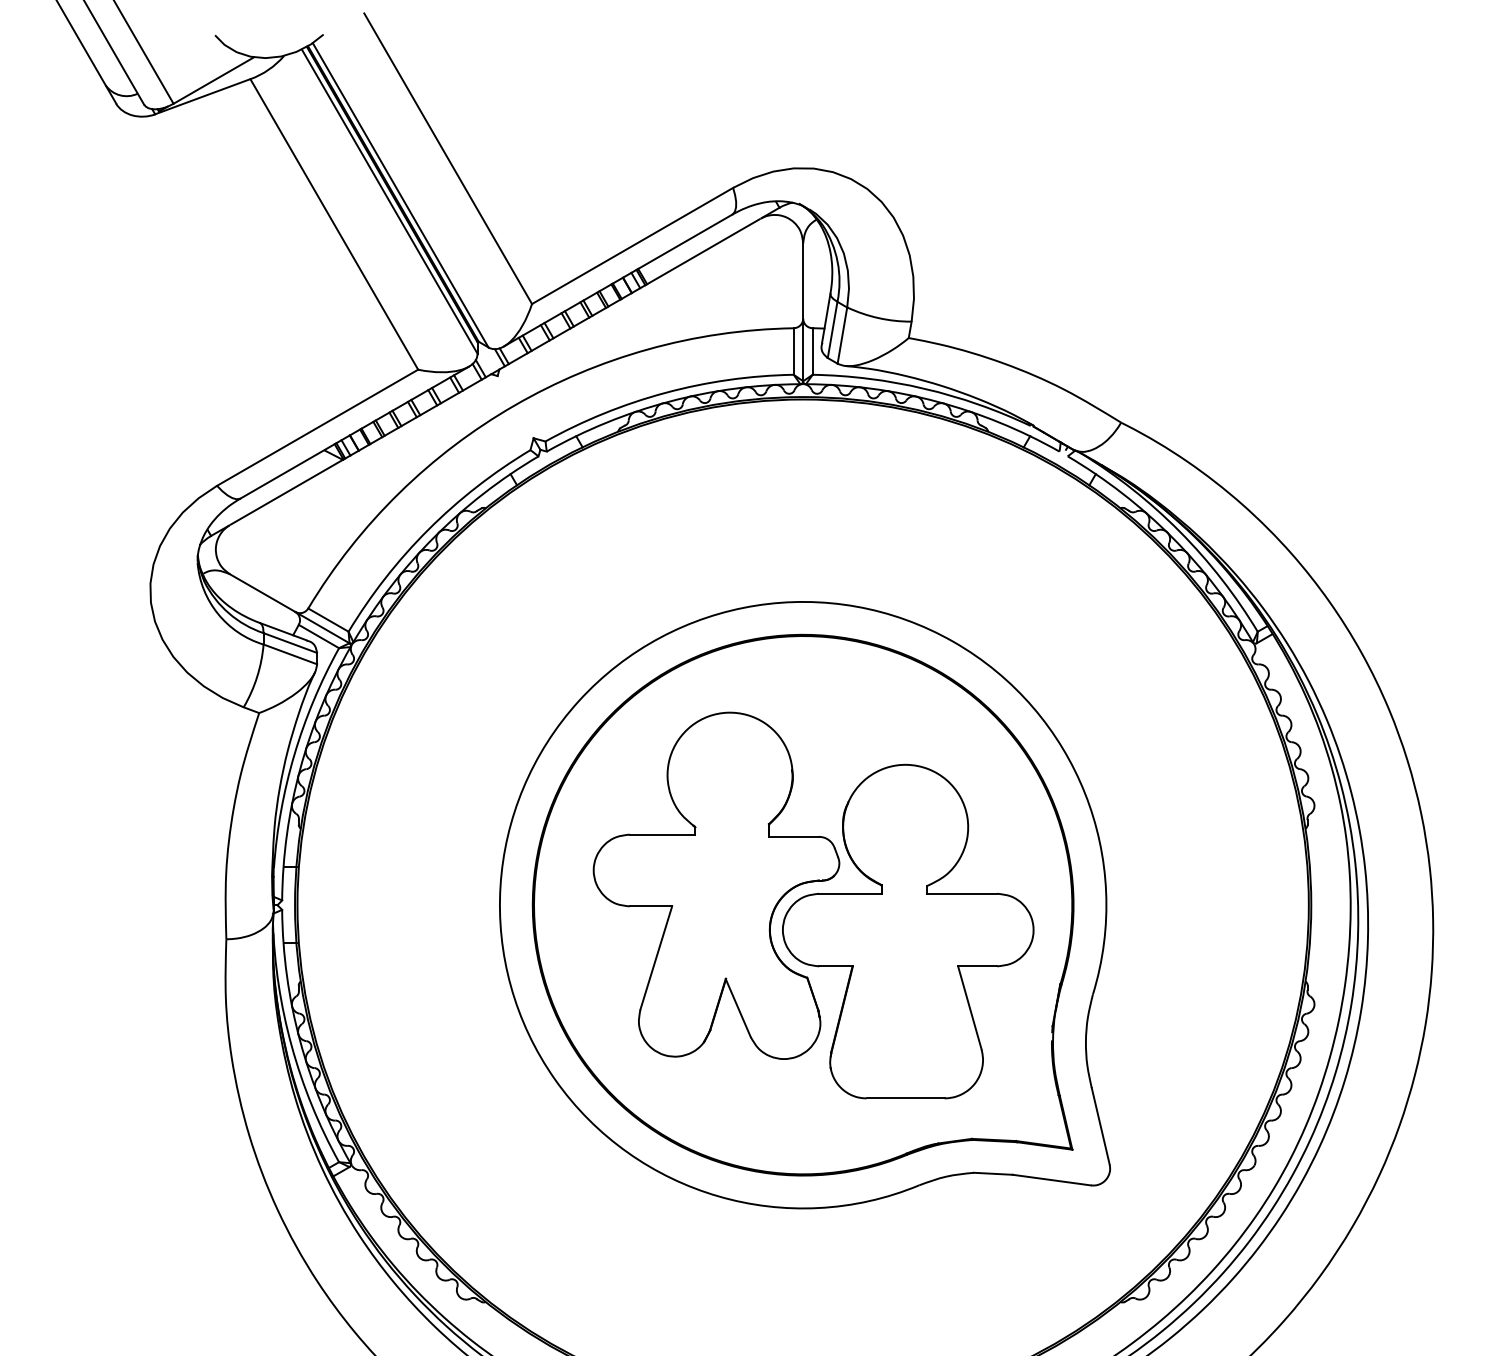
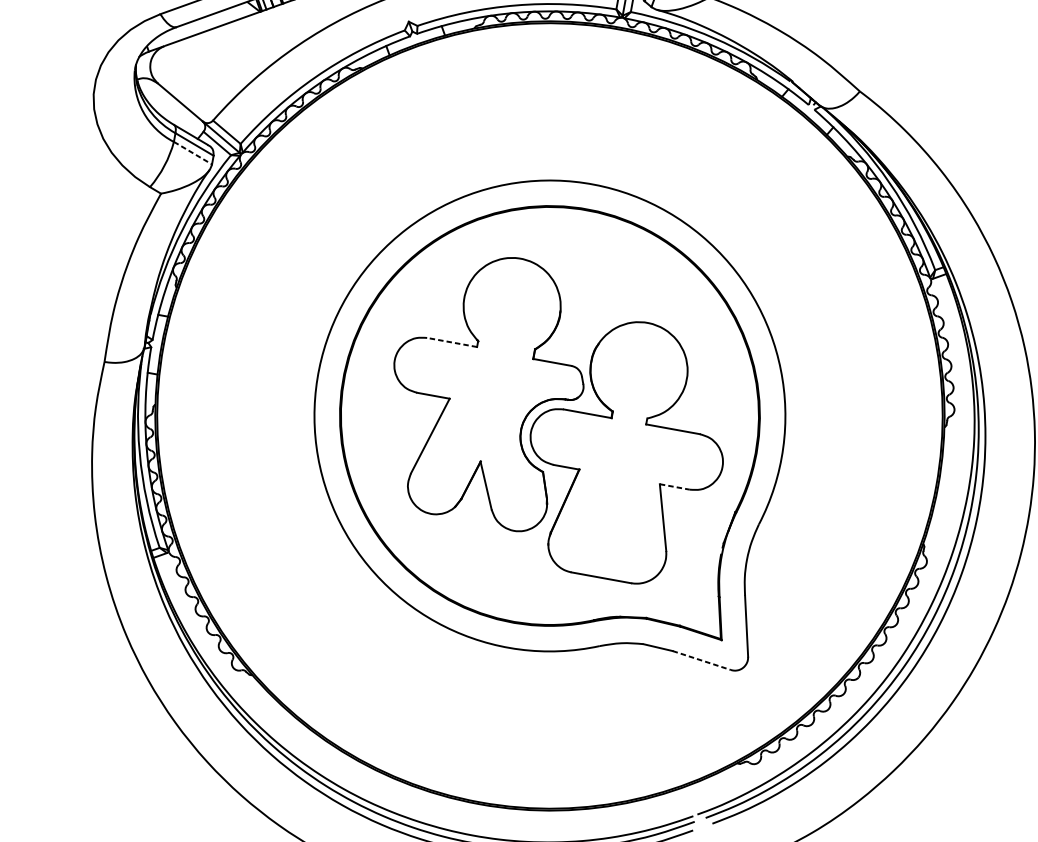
line: (290, 654) -> (193, 153), solid -> dashed
line: (662, 834) -> (452, 342), solid -> dashed
line: (977, 966) -> (674, 487), solid -> dashed
line: (1052, 1180) -> (702, 660), solid -> dashed

